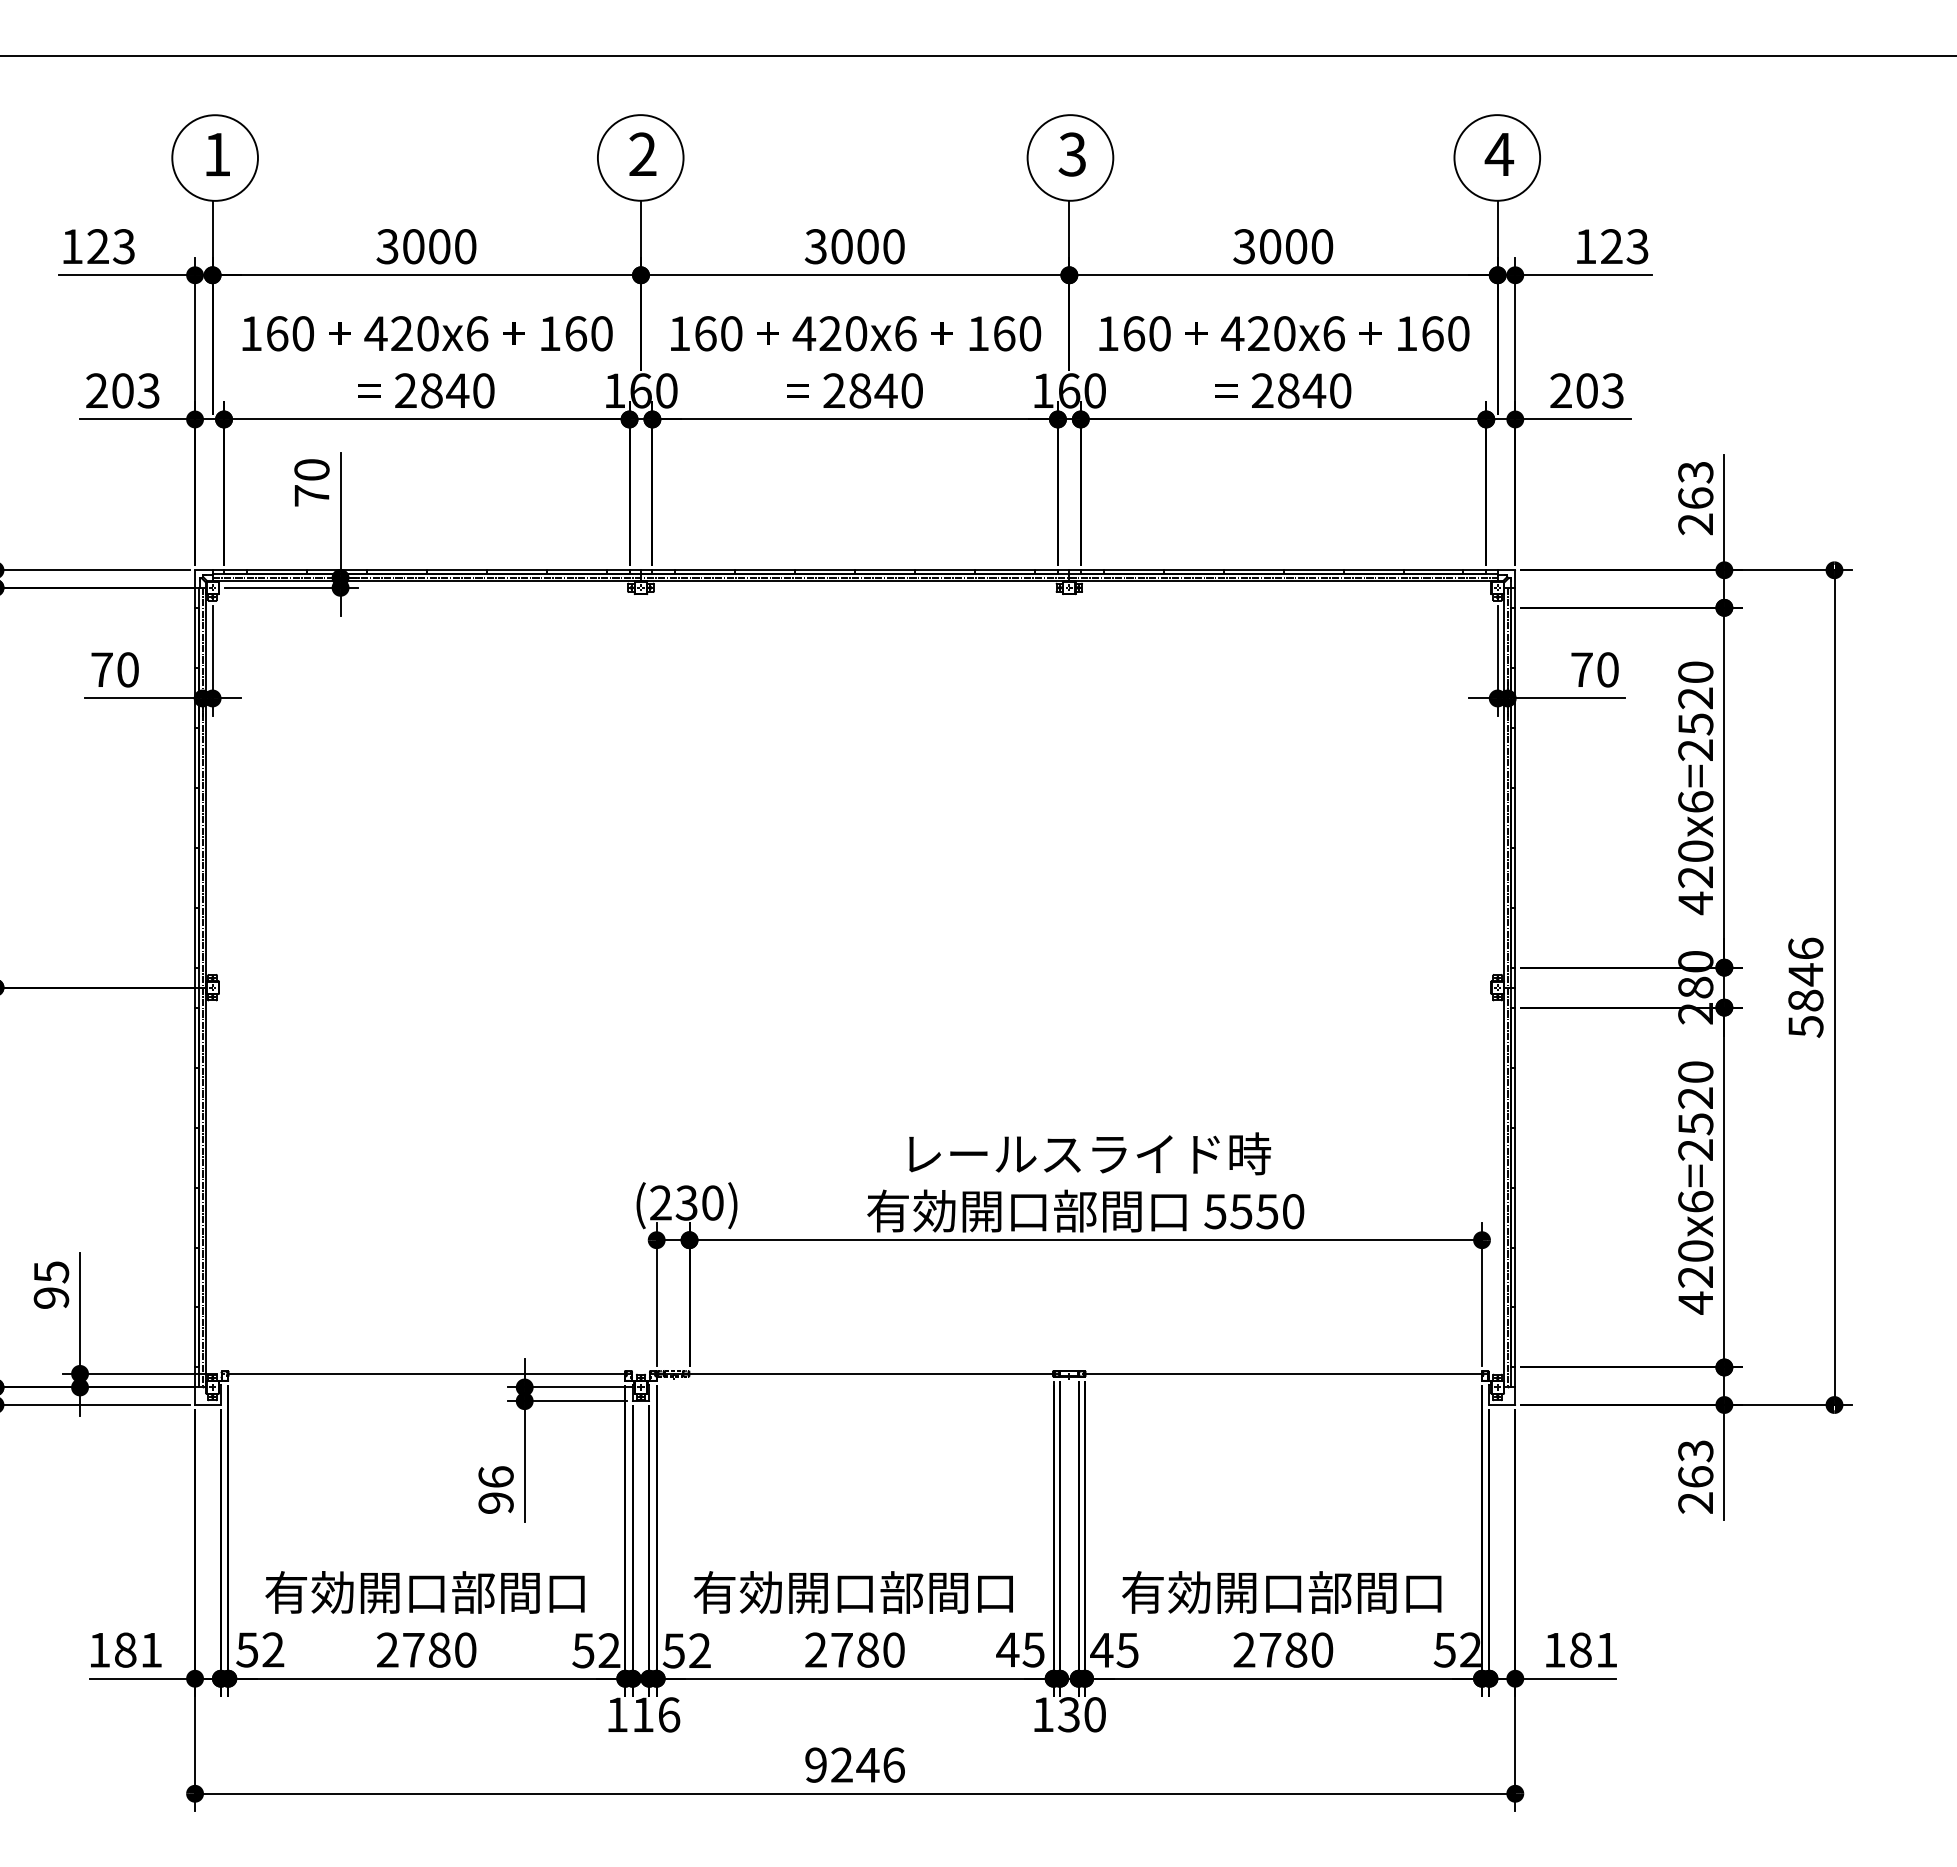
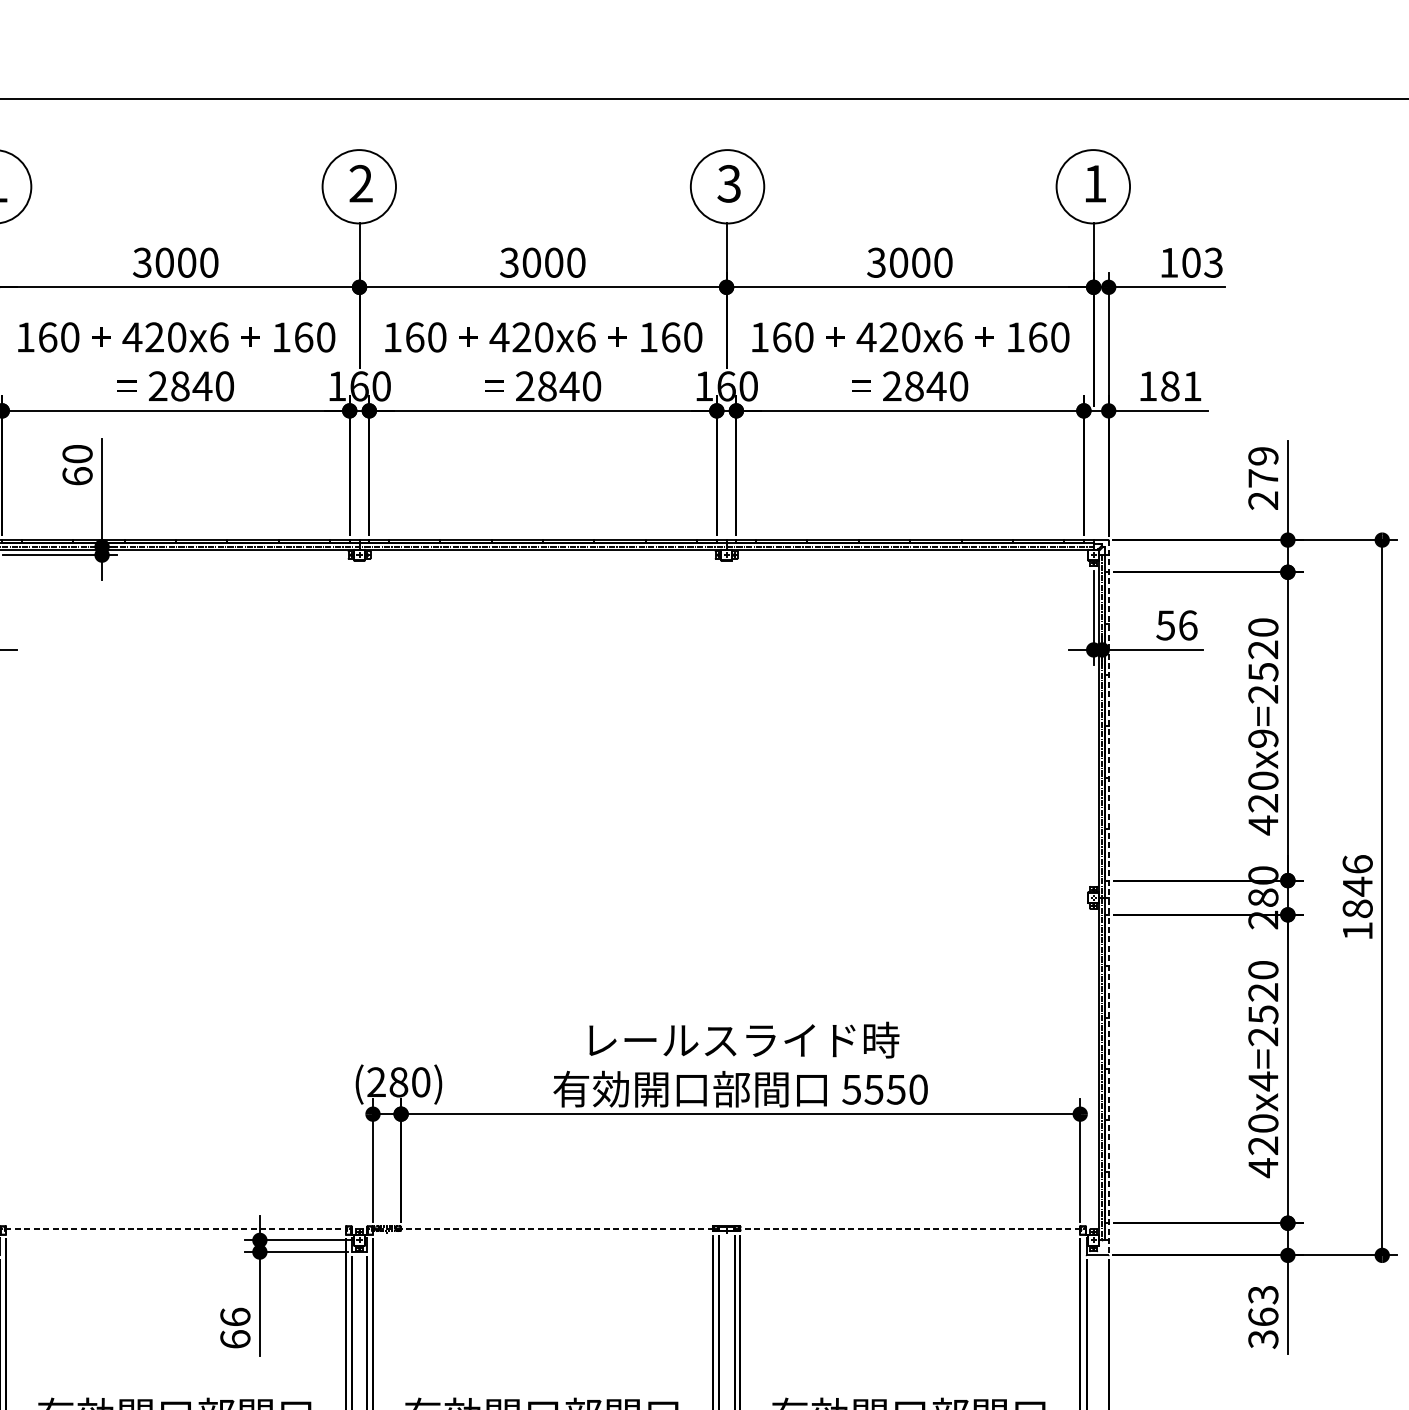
text: (1499, 154) -> (1095, 183), 4 -> 1
text: (1611, 246) -> (1191, 262), 123 -> 103
text: (1586, 390) -> (1169, 386), 203 -> 181
text: (1695, 484) -> (1263, 466), 263 -> 279
text: (311, 495) -> (77, 476), 70 -> 60
text: (1594, 669) -> (1176, 625), 70 -> 56
text: (1695, 801) -> (1263, 738), 420x6=2520 -> 420x9=2520
line: (1515, 987) -> (1108, 897), solid -> dashed
text: (1805, 1026) -> (1357, 931), 5846 -> 1846
text: (1695, 1201) -> (1263, 1080), 420x6=2520 -> 420x4=2520
text: (686, 1202) -> (398, 1081), (230) -> (280)
line: (426, 1373) -> (175, 1228), solid -> dashed
line: (855, 1373) -> (543, 1228), solid -> dashed
line: (1283, 1373) -> (910, 1228), solid -> dashed
text: (495, 1502) -> (234, 1338), 96 -> 66
text: (1695, 1503) -> (1263, 1339), 263 -> 363

